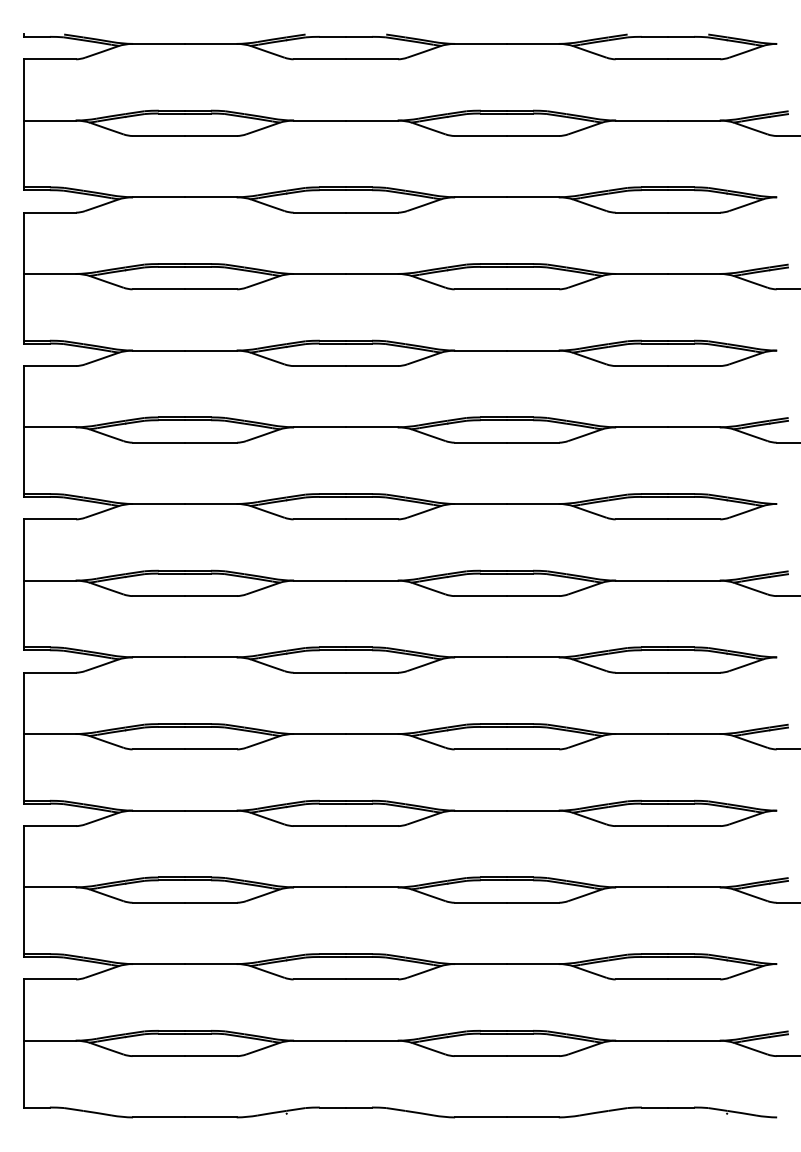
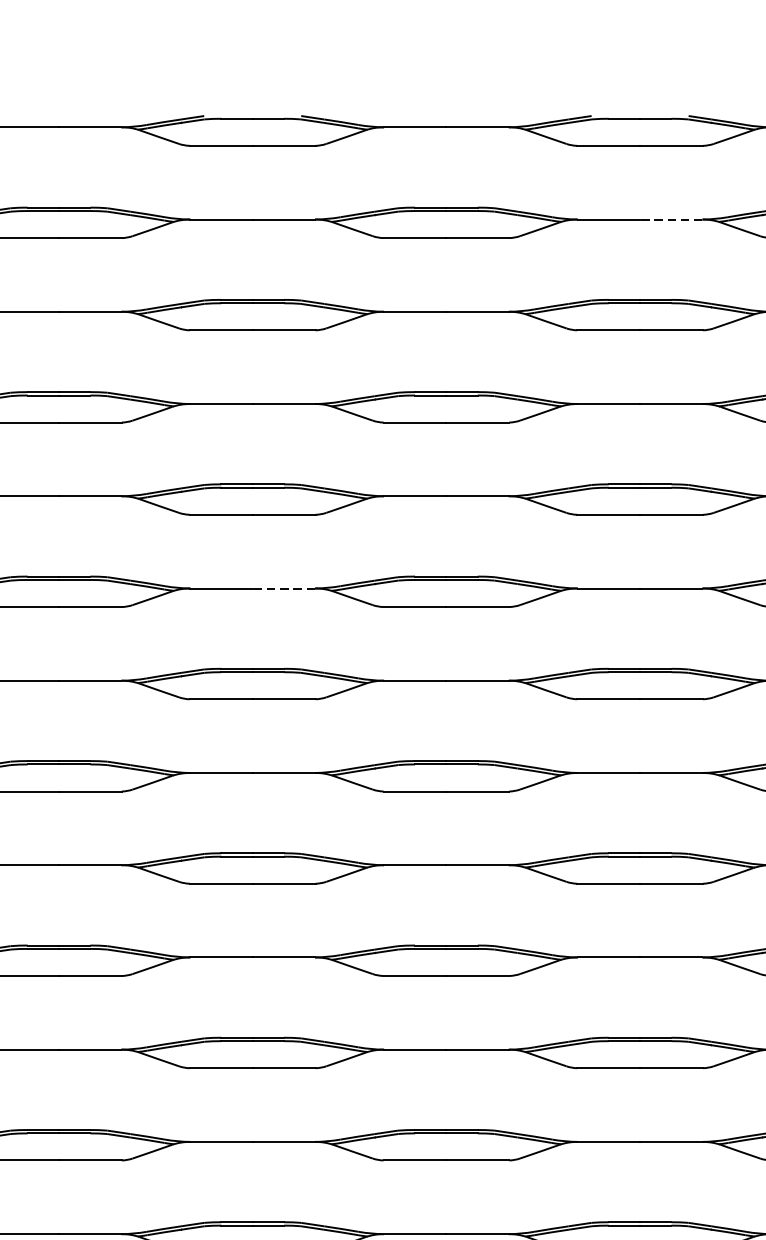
line: (693, 120) -> (670, 219), solid -> dashed
line: (371, 427) -> (283, 588), solid -> dashed

